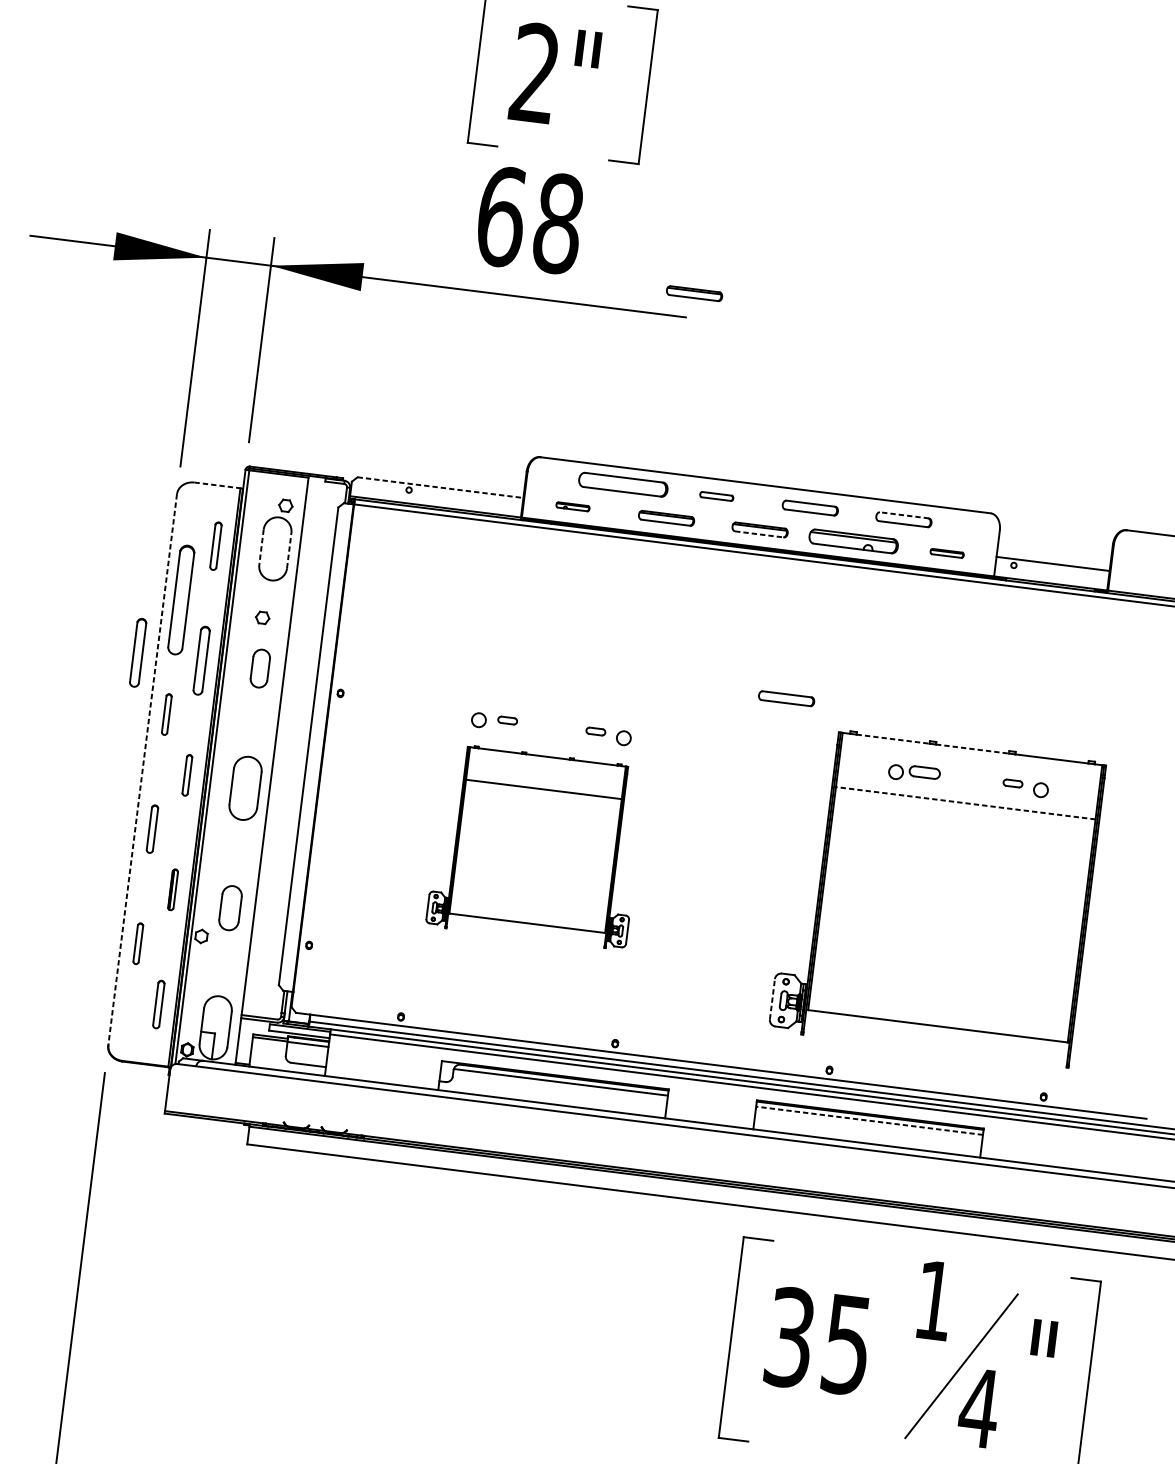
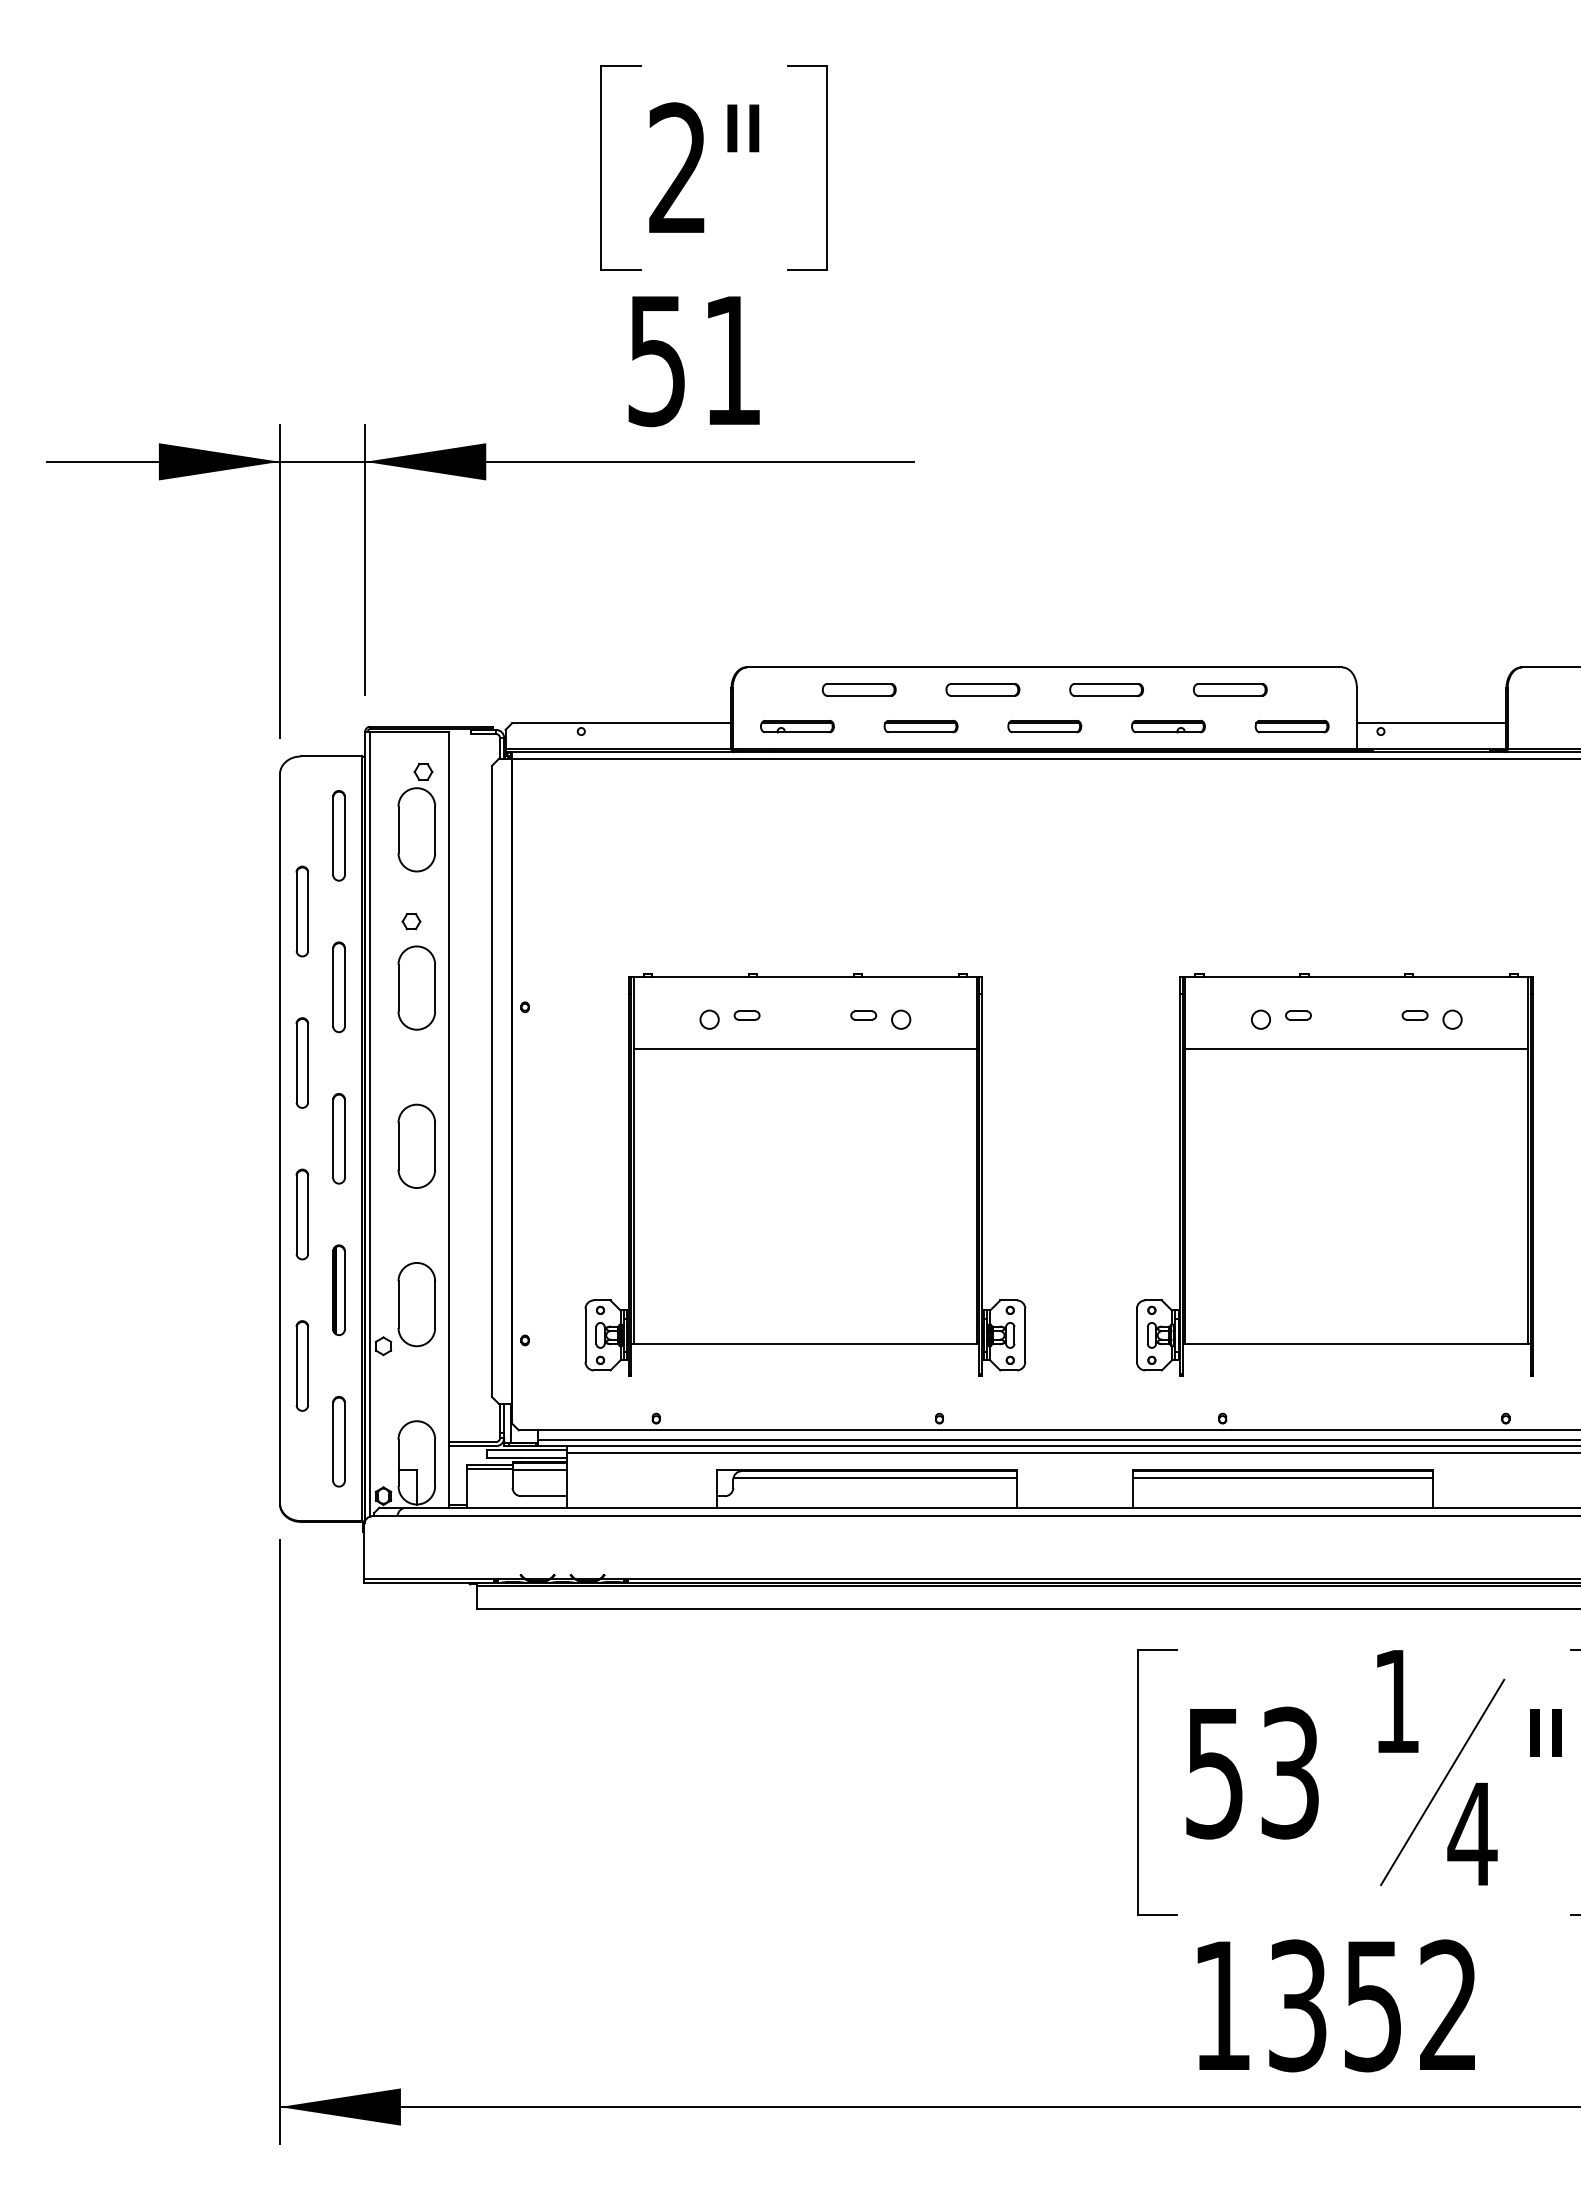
text: (530, 220) -> (695, 360), 68 -> 51
part: (694, 293) -> (920, 429), removed
part: (622, 484) -> (858, 689), size x0.62
line: (217, 485) -> (331, 756), dashed -> solid
line: (440, 487) -> (621, 723), dashed -> solid
part: (716, 496) -> (982, 689), size x1.67
part: (573, 506) -> (797, 726), size x1.67
line: (903, 515) -> (1229, 684), dashed -> solid
line: (760, 534) -> (1045, 732), dashed -> solid
part: (853, 541) -> (1168, 726), size x0.62
part: (215, 545) -> (338, 835), size x1.43
line: (261, 547) -> (398, 830), dashed -> solid
line: (289, 550) -> (435, 829), dashed -> solid
part: (946, 553) -> (1291, 726), size x1.67
part: (180, 599) -> (301, 911), size x0.62
part: (137, 652) -> (254, 987), removed
part: (260, 668) -> (416, 987), size x1.67
part: (786, 698) -> (1106, 941), removed
part: (166, 714) -> (302, 1062), size x1.67
line: (893, 739) -> (1252, 977), dashed -> solid
line: (973, 749) -> (1357, 977), dashed -> solid
line: (142, 770) -> (279, 1139), dashed -> solid
part: (924, 772) -> (1298, 1015), size x0.62
part: (187, 775) -> (338, 1138), size x1.67
line: (965, 802) -> (1356, 1048), dashed -> solid
part: (151, 829) -> (301, 1214), size x1.43
part: (536, 846) -> (805, 1174), size x1.67
part: (172, 889) -> (338, 1289), size x1.67
part: (230, 907) -> (416, 1304), size x1.43
part: (138, 943) -> (302, 1365), size x1.67
line: (772, 999) -> (1136, 1335), dashed -> solid
part: (158, 1004) -> (338, 1441), size x1.43
line: (869, 1120) -> (1283, 1477), dashed -> solid
text: (818, 1340) -> (1252, 1772), 35 -> 53

